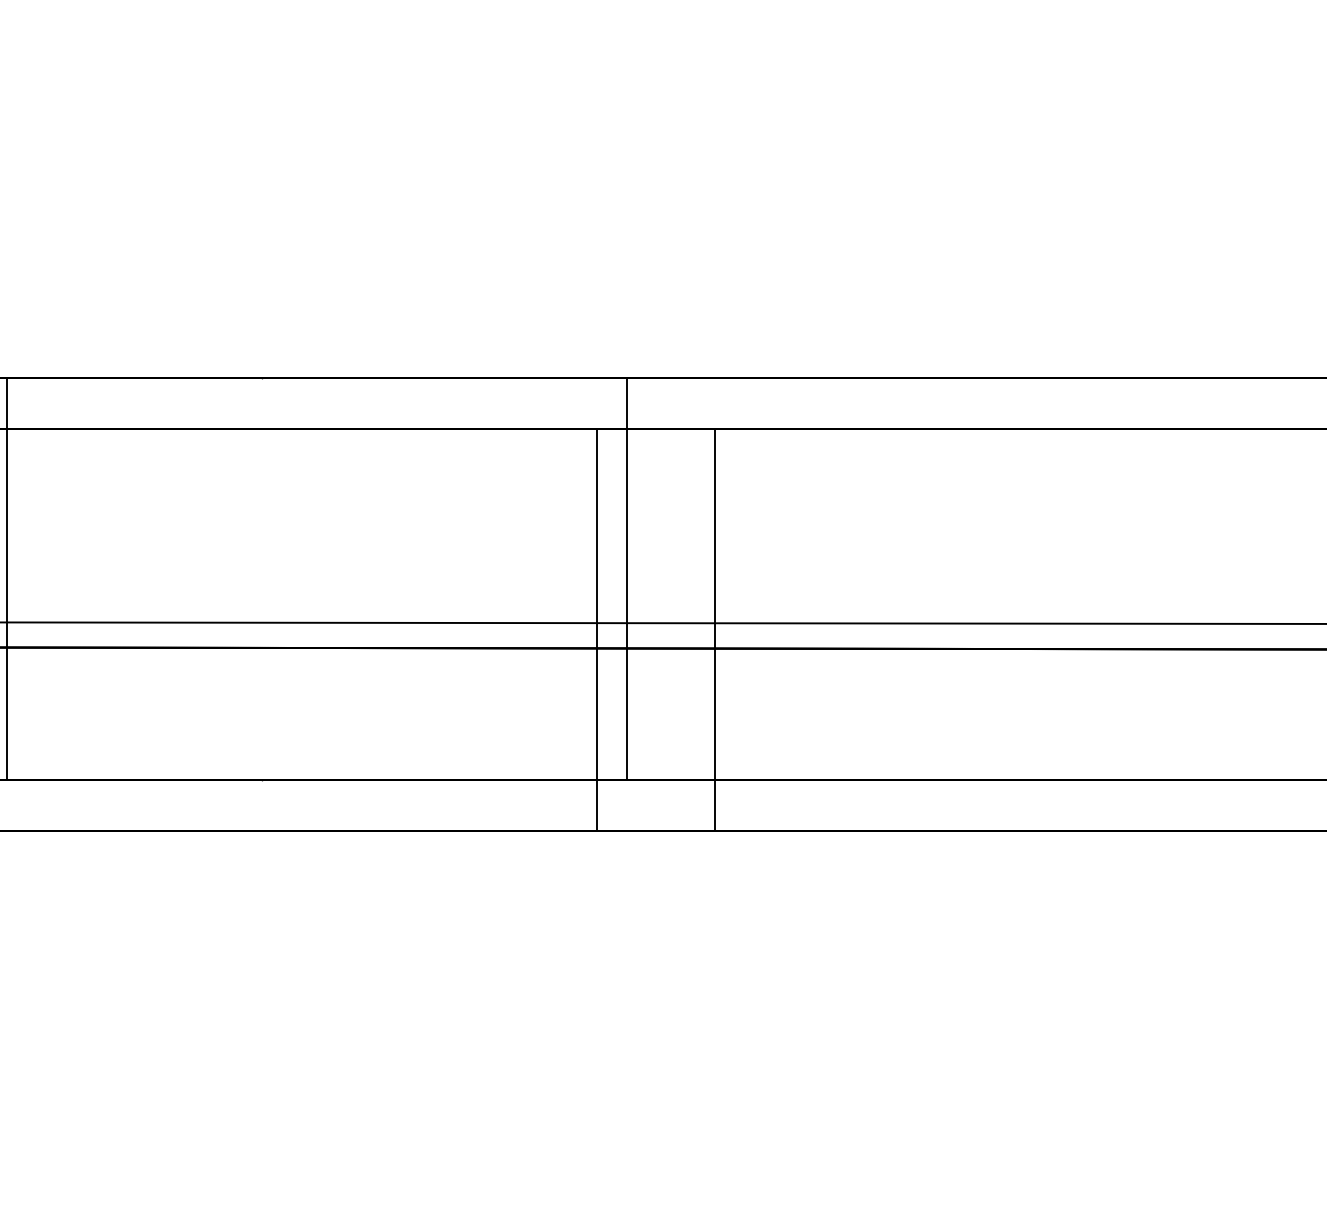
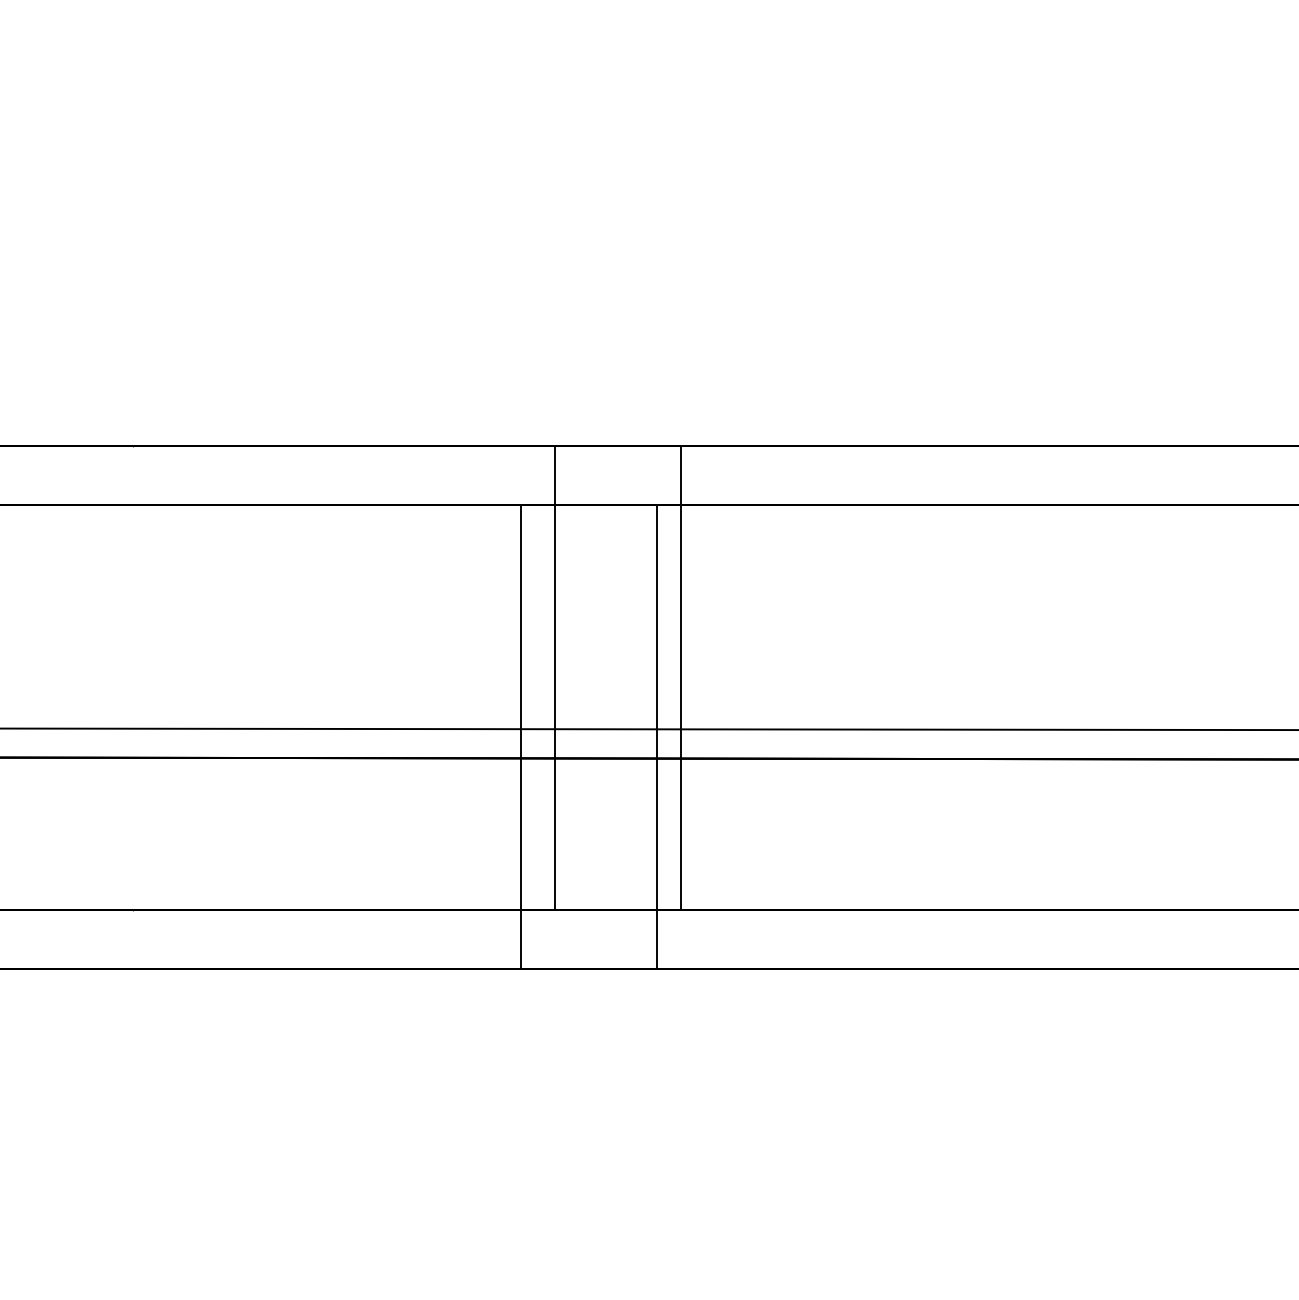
line: (736, 578) -> (681, 677), added

